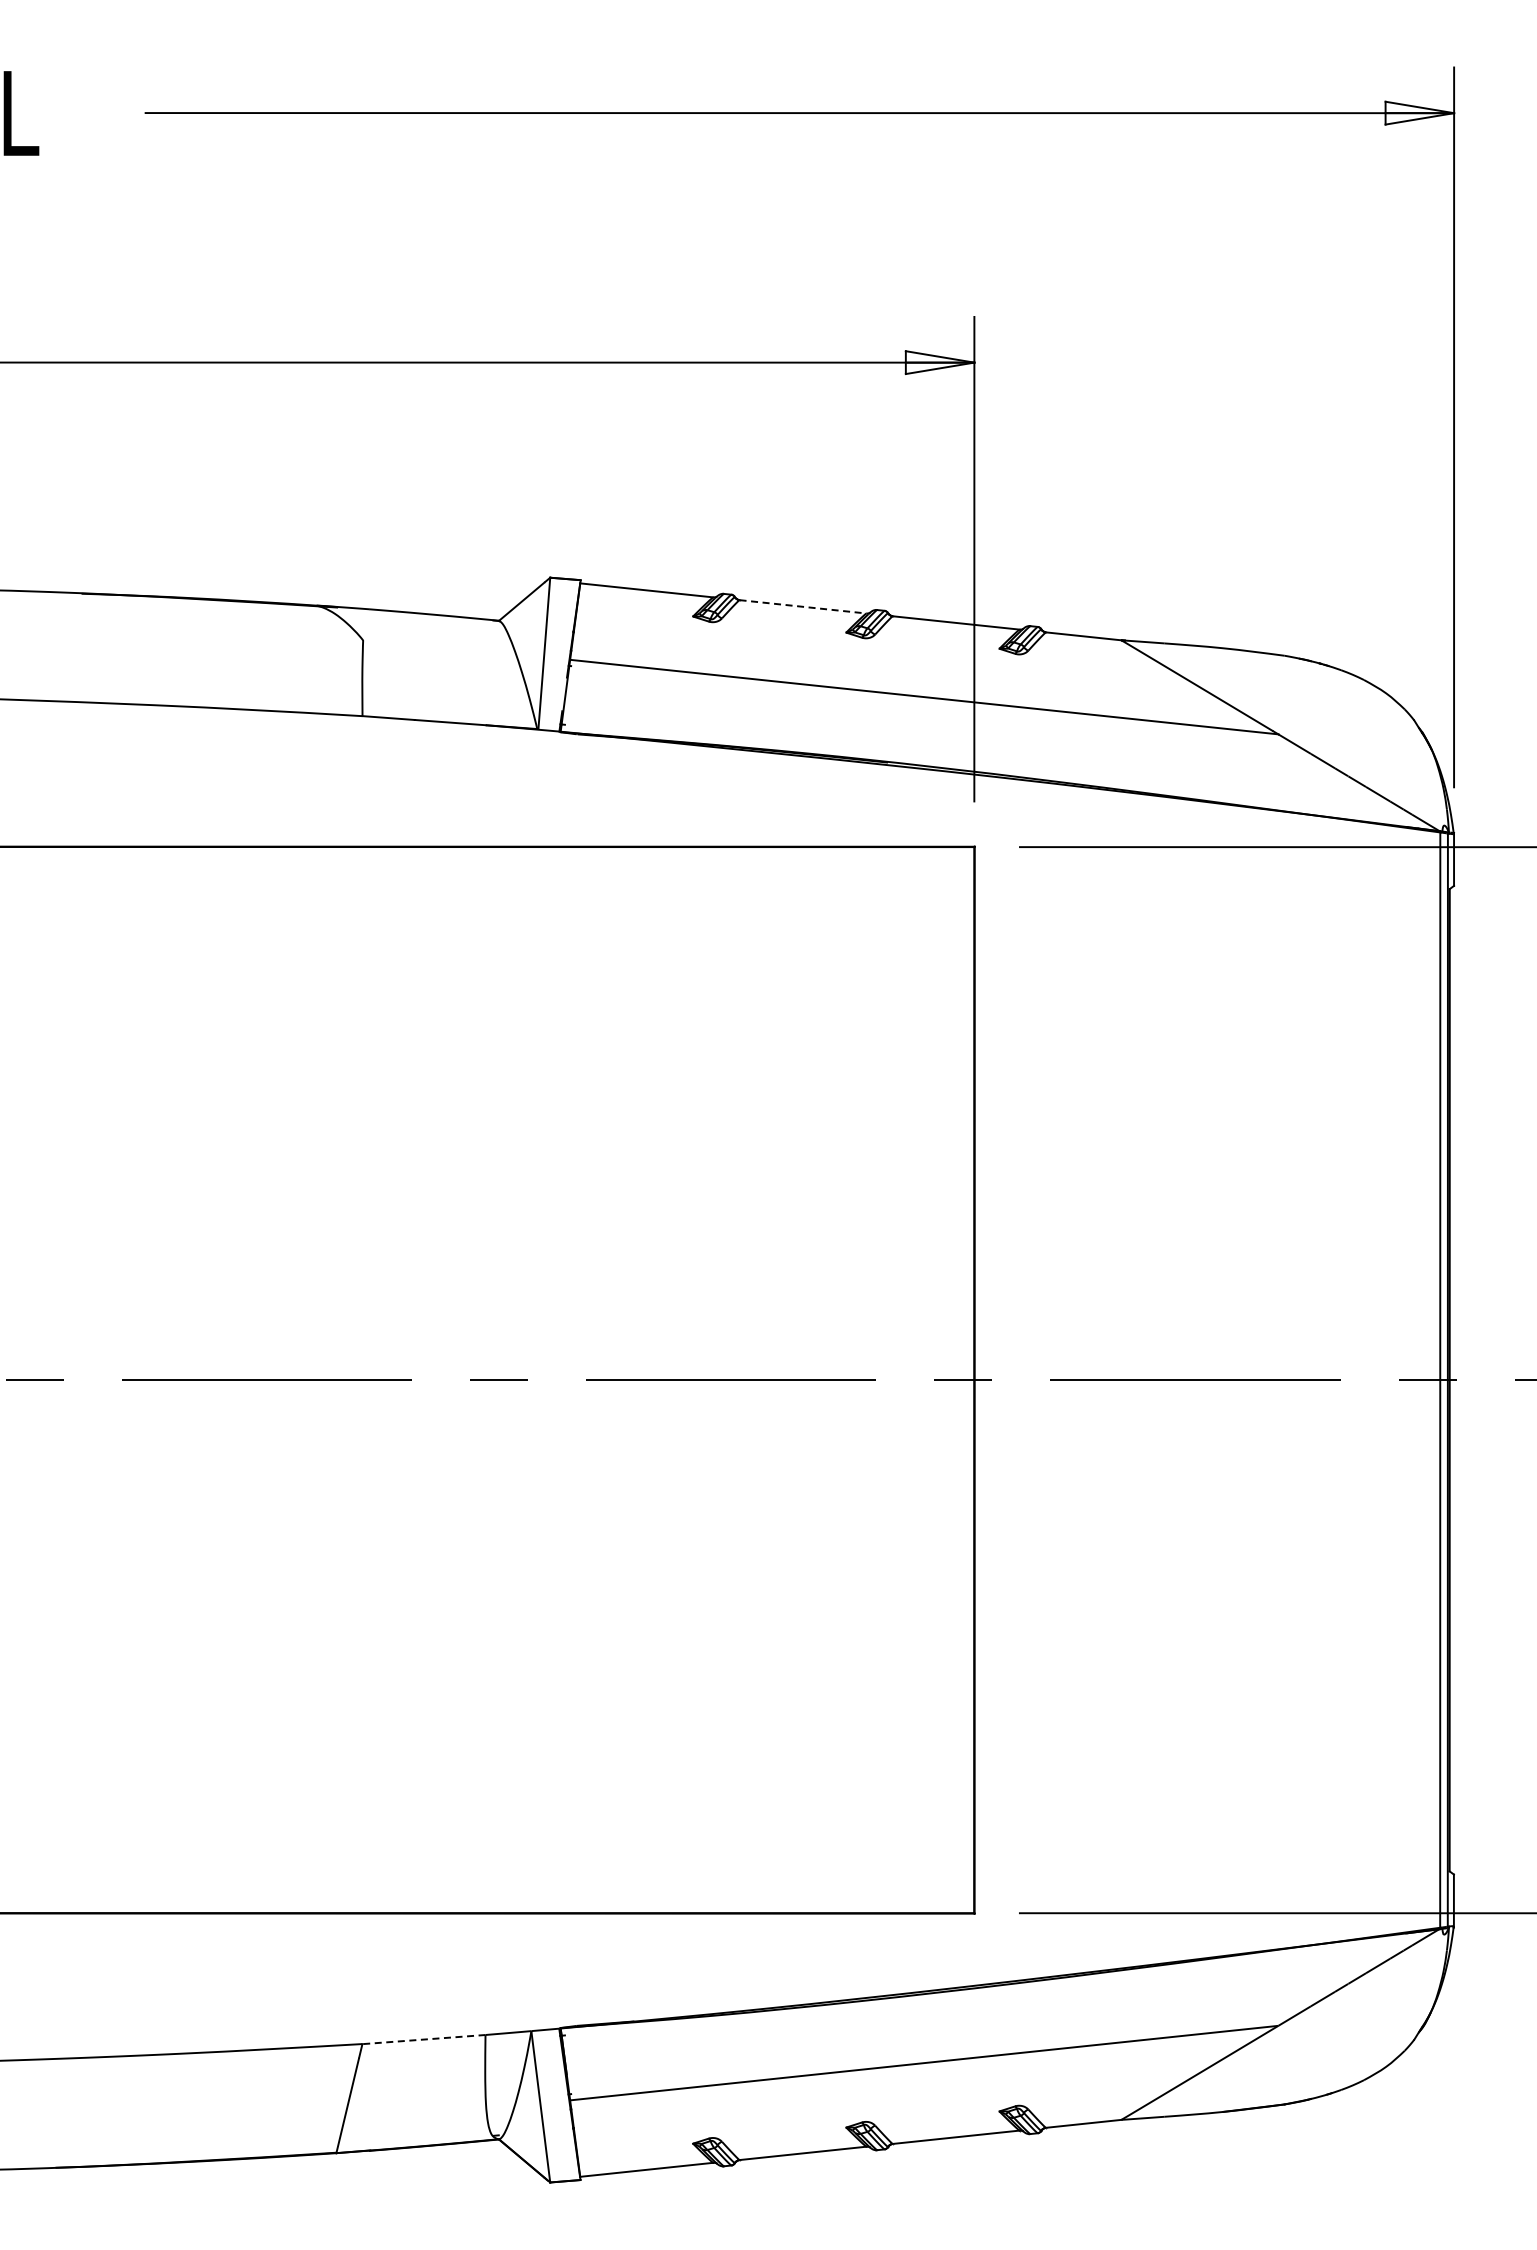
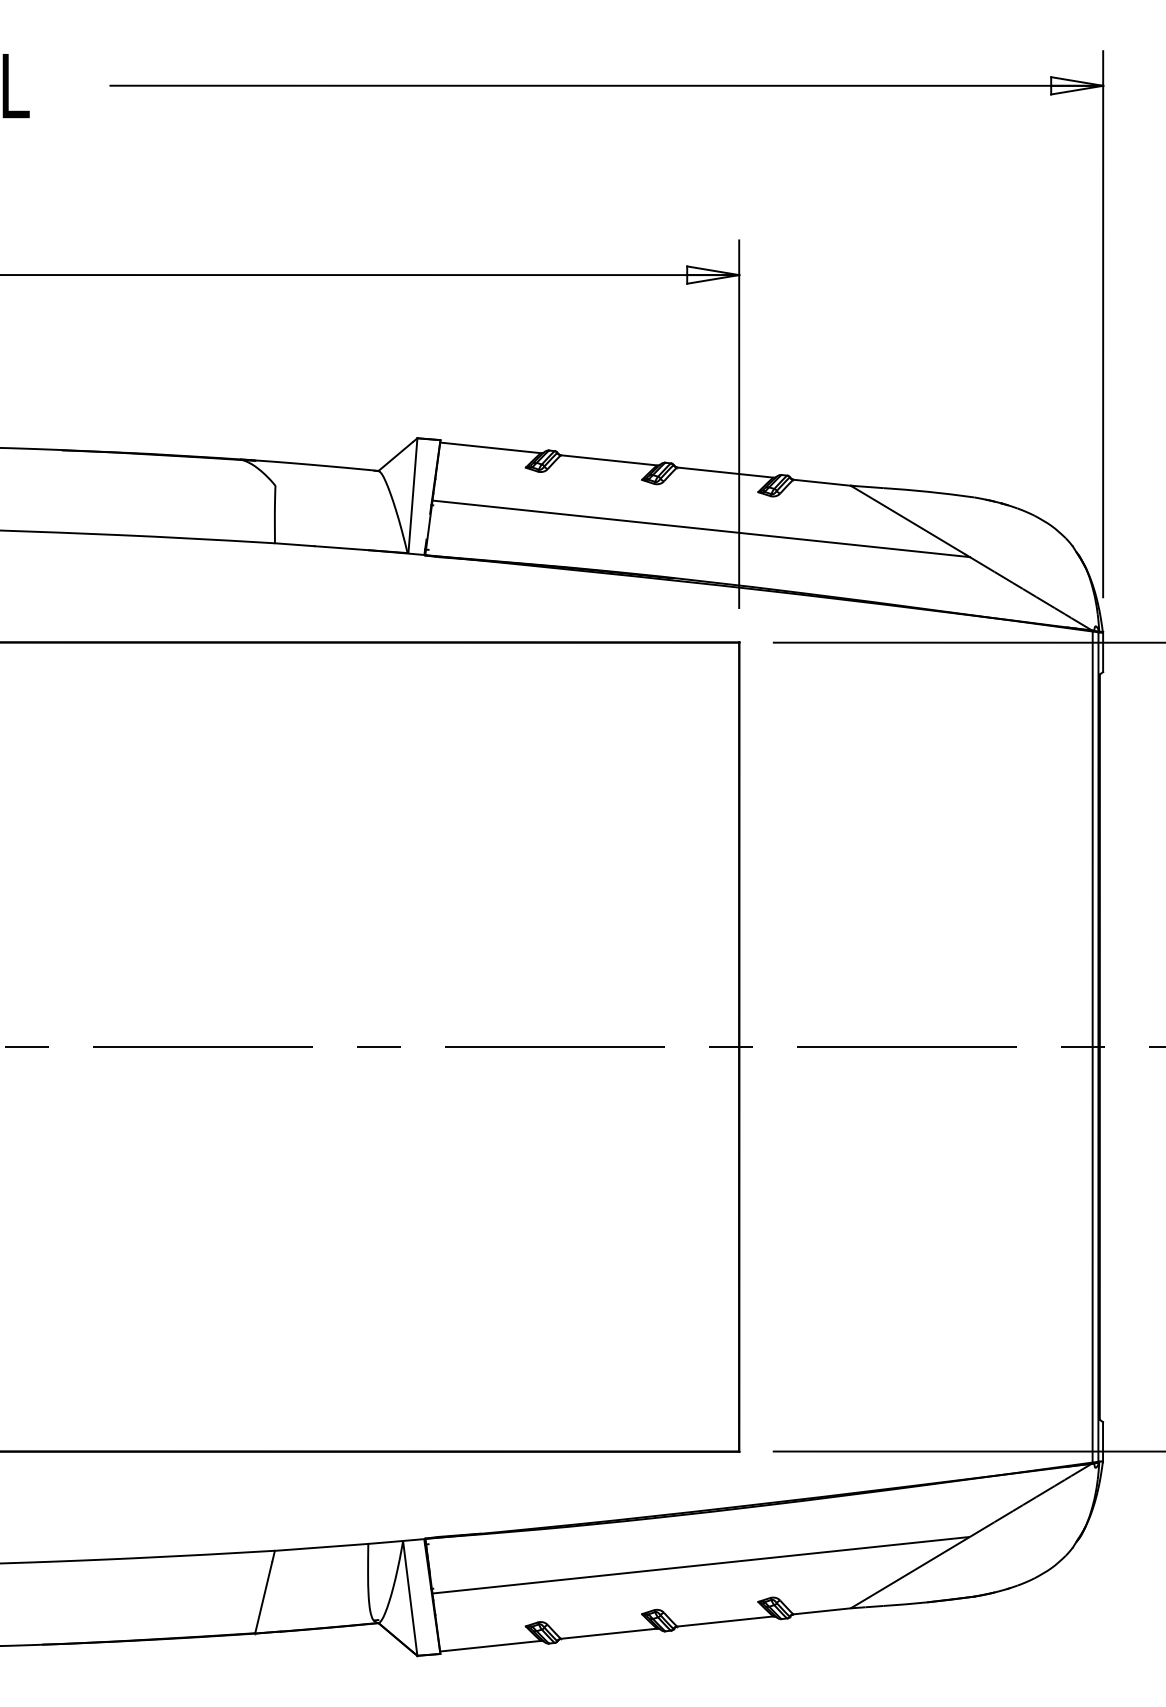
line: (802, 606) -> (608, 460), dashed -> solid
line: (423, 2039) -> (321, 1547), dashed -> solid

